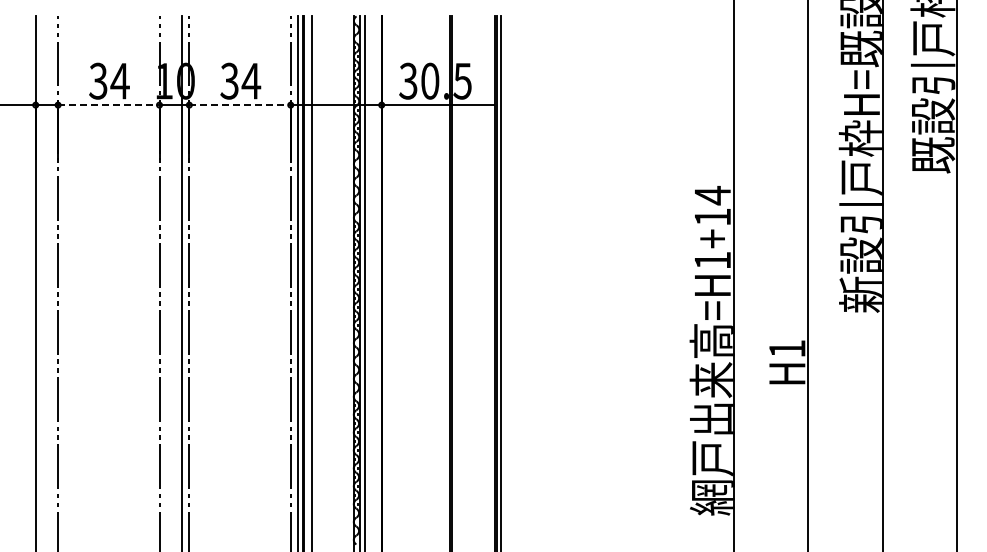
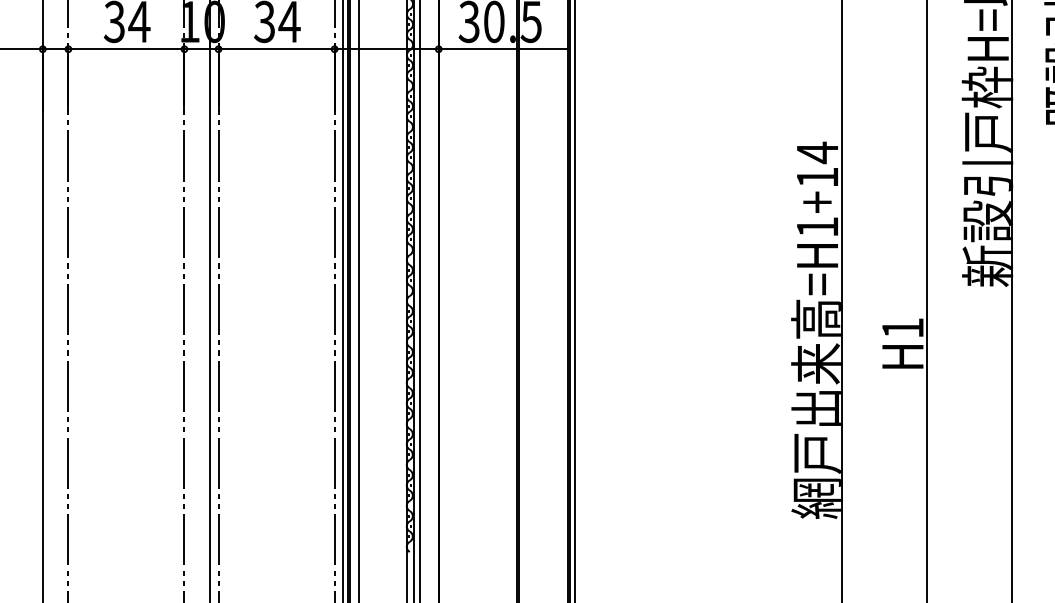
line: (108, 105) -> (126, 49), dashed -> solid
line: (240, 105) -> (277, 49), dashed -> solid

